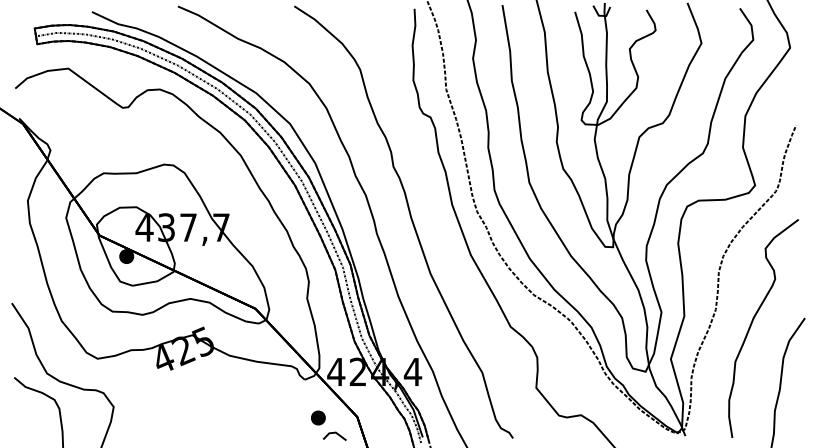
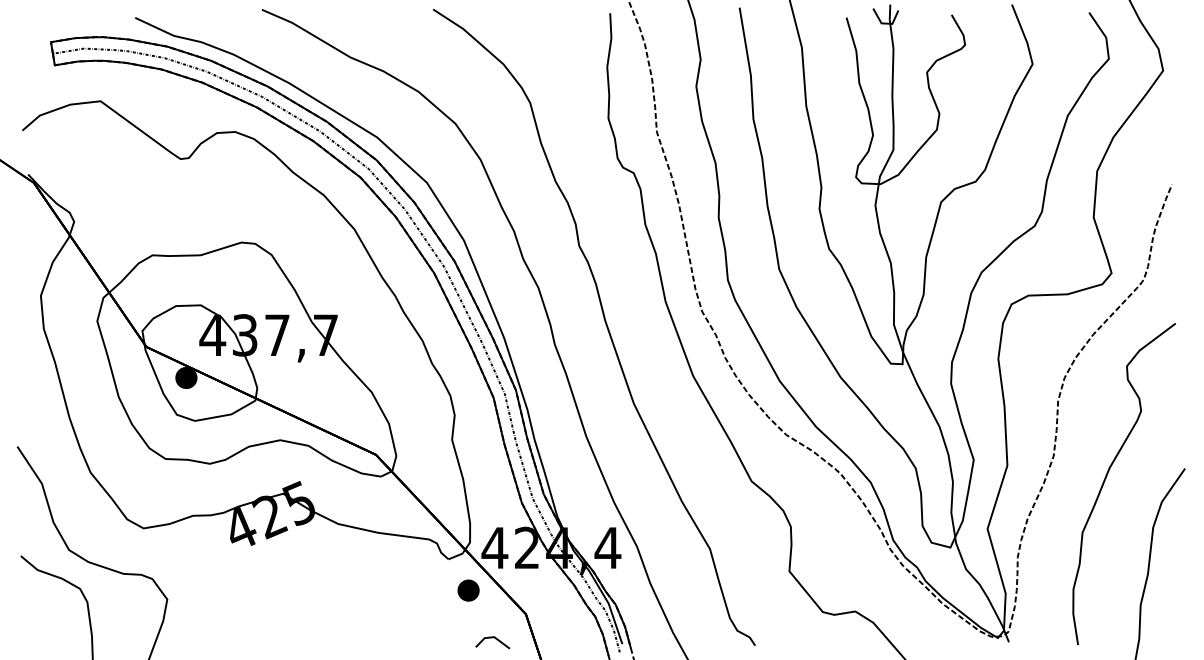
part: (318, 417) -> (468, 589), moved

